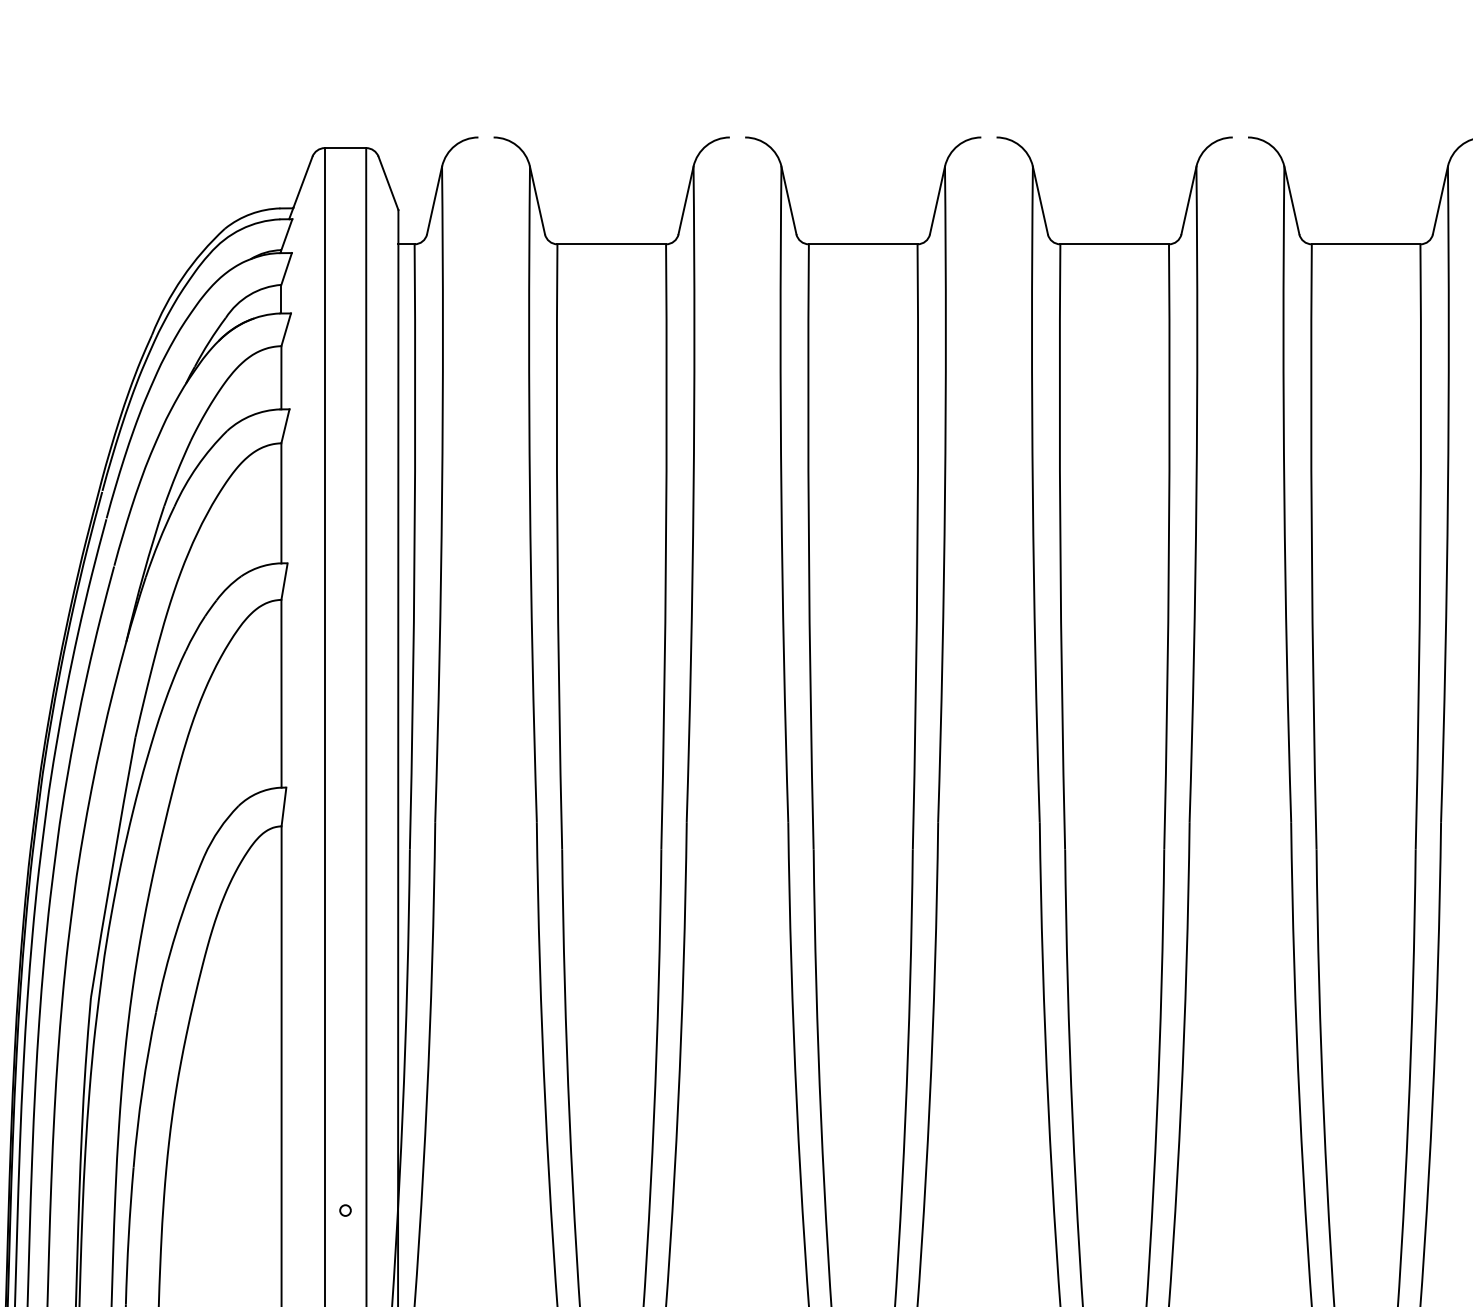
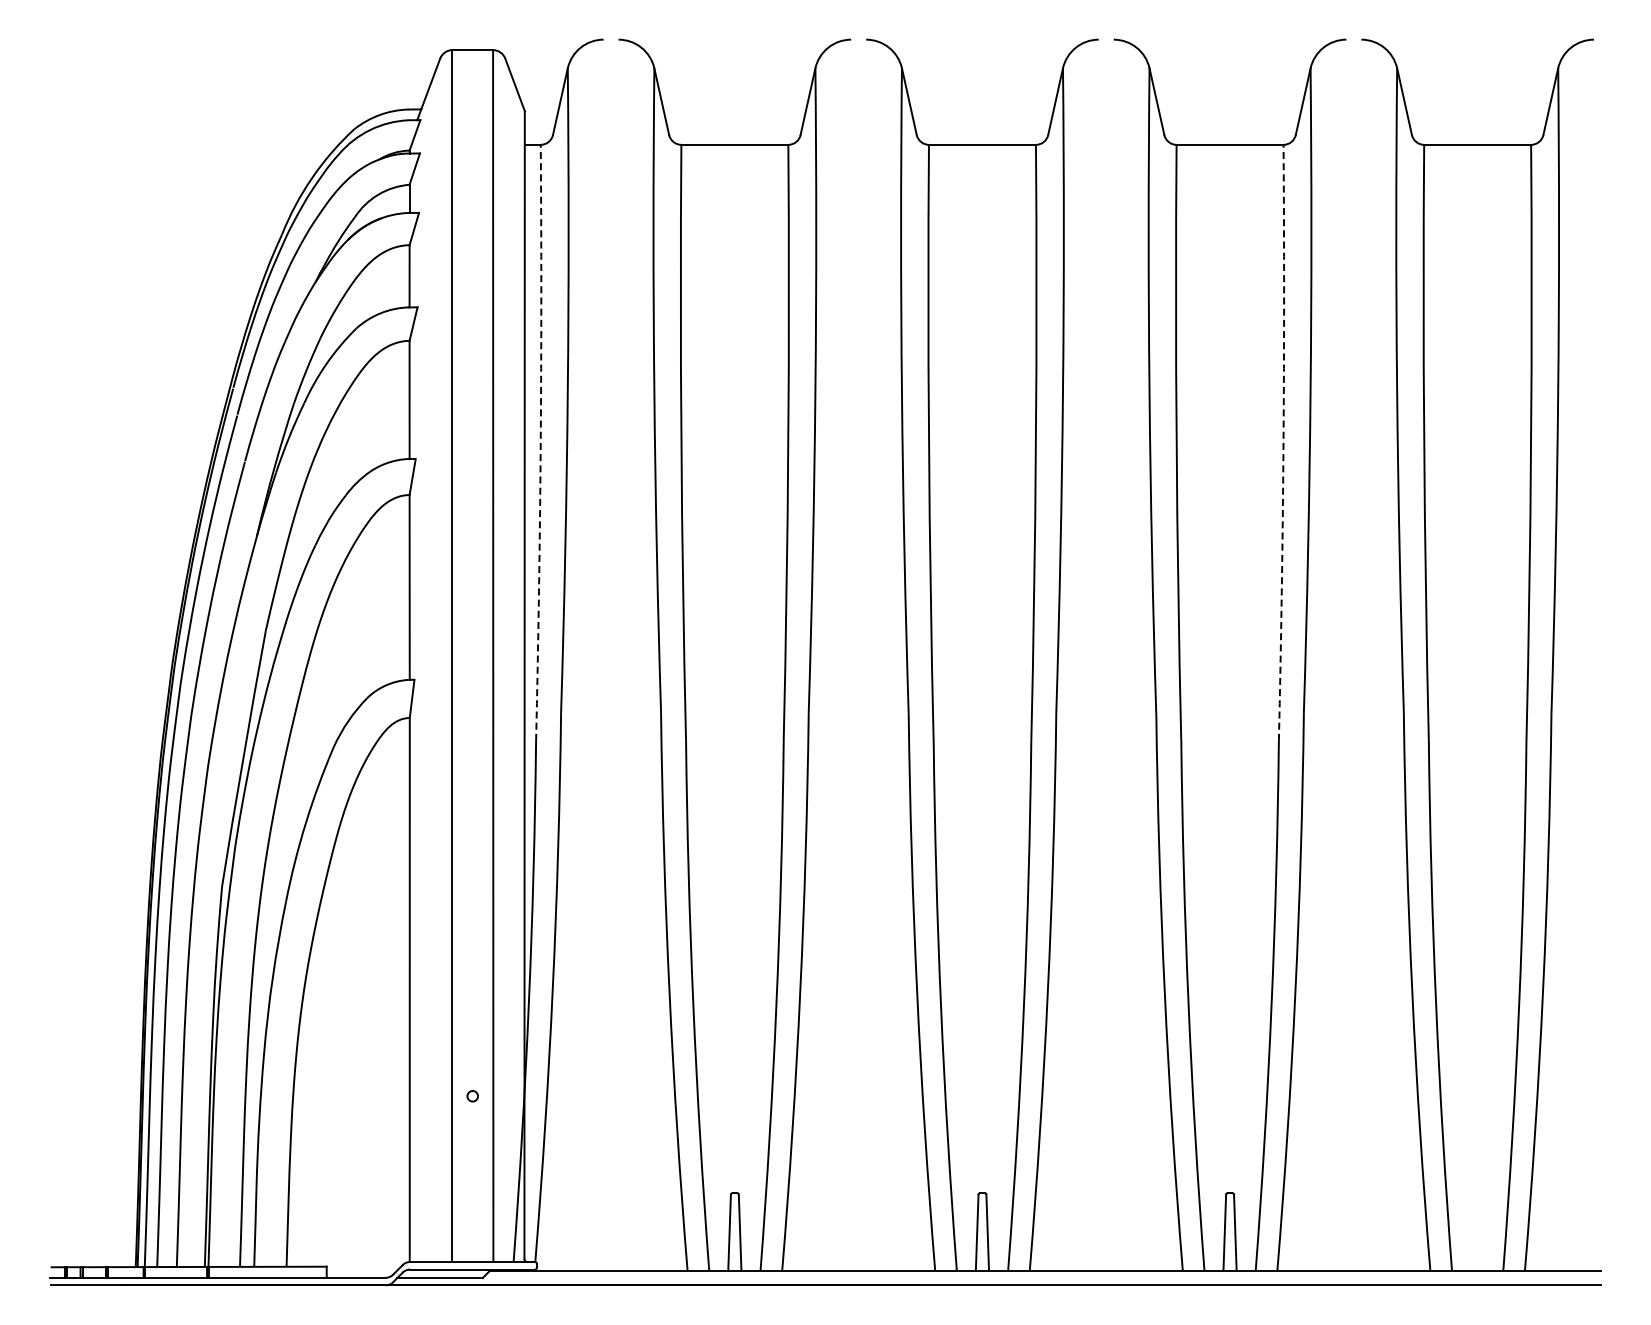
arc: (414, 546) -> (540, 442), solid -> dashed
arc: (1168, 546) -> (1283, 442), solid -> dashed

